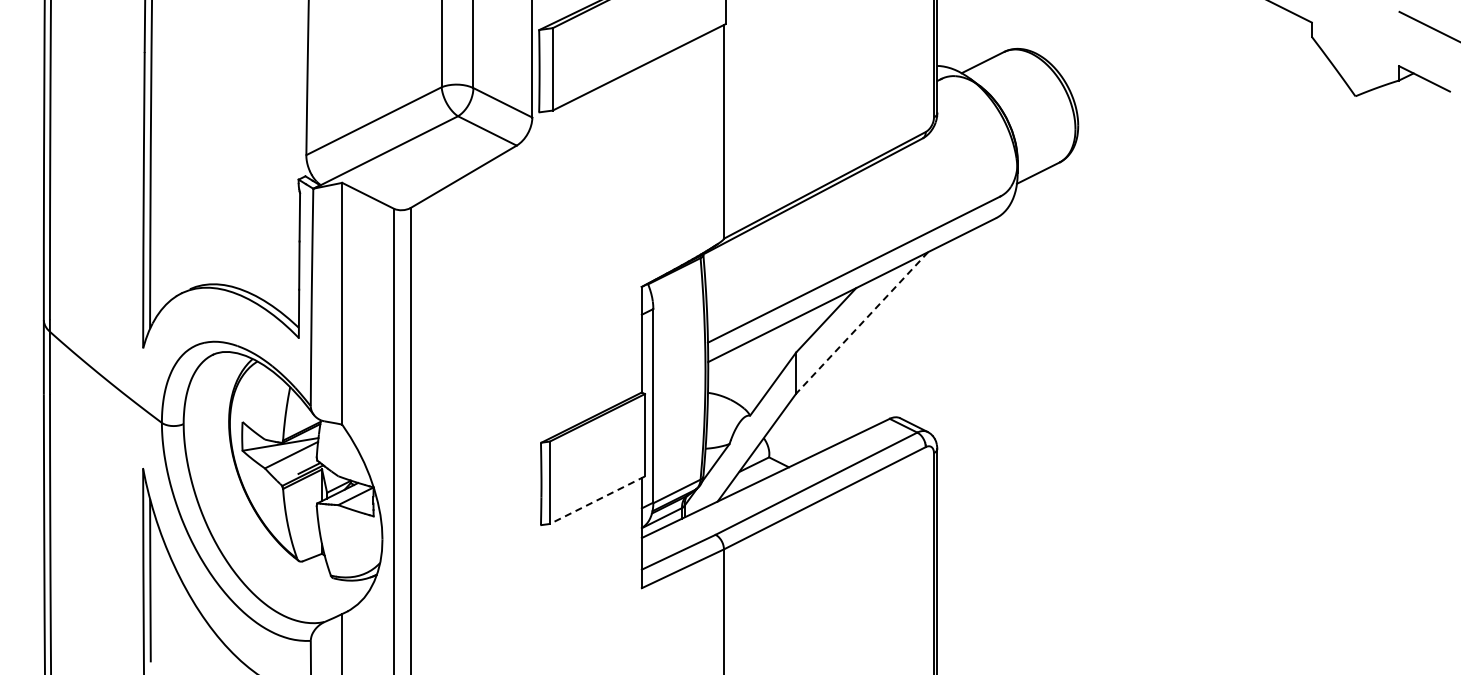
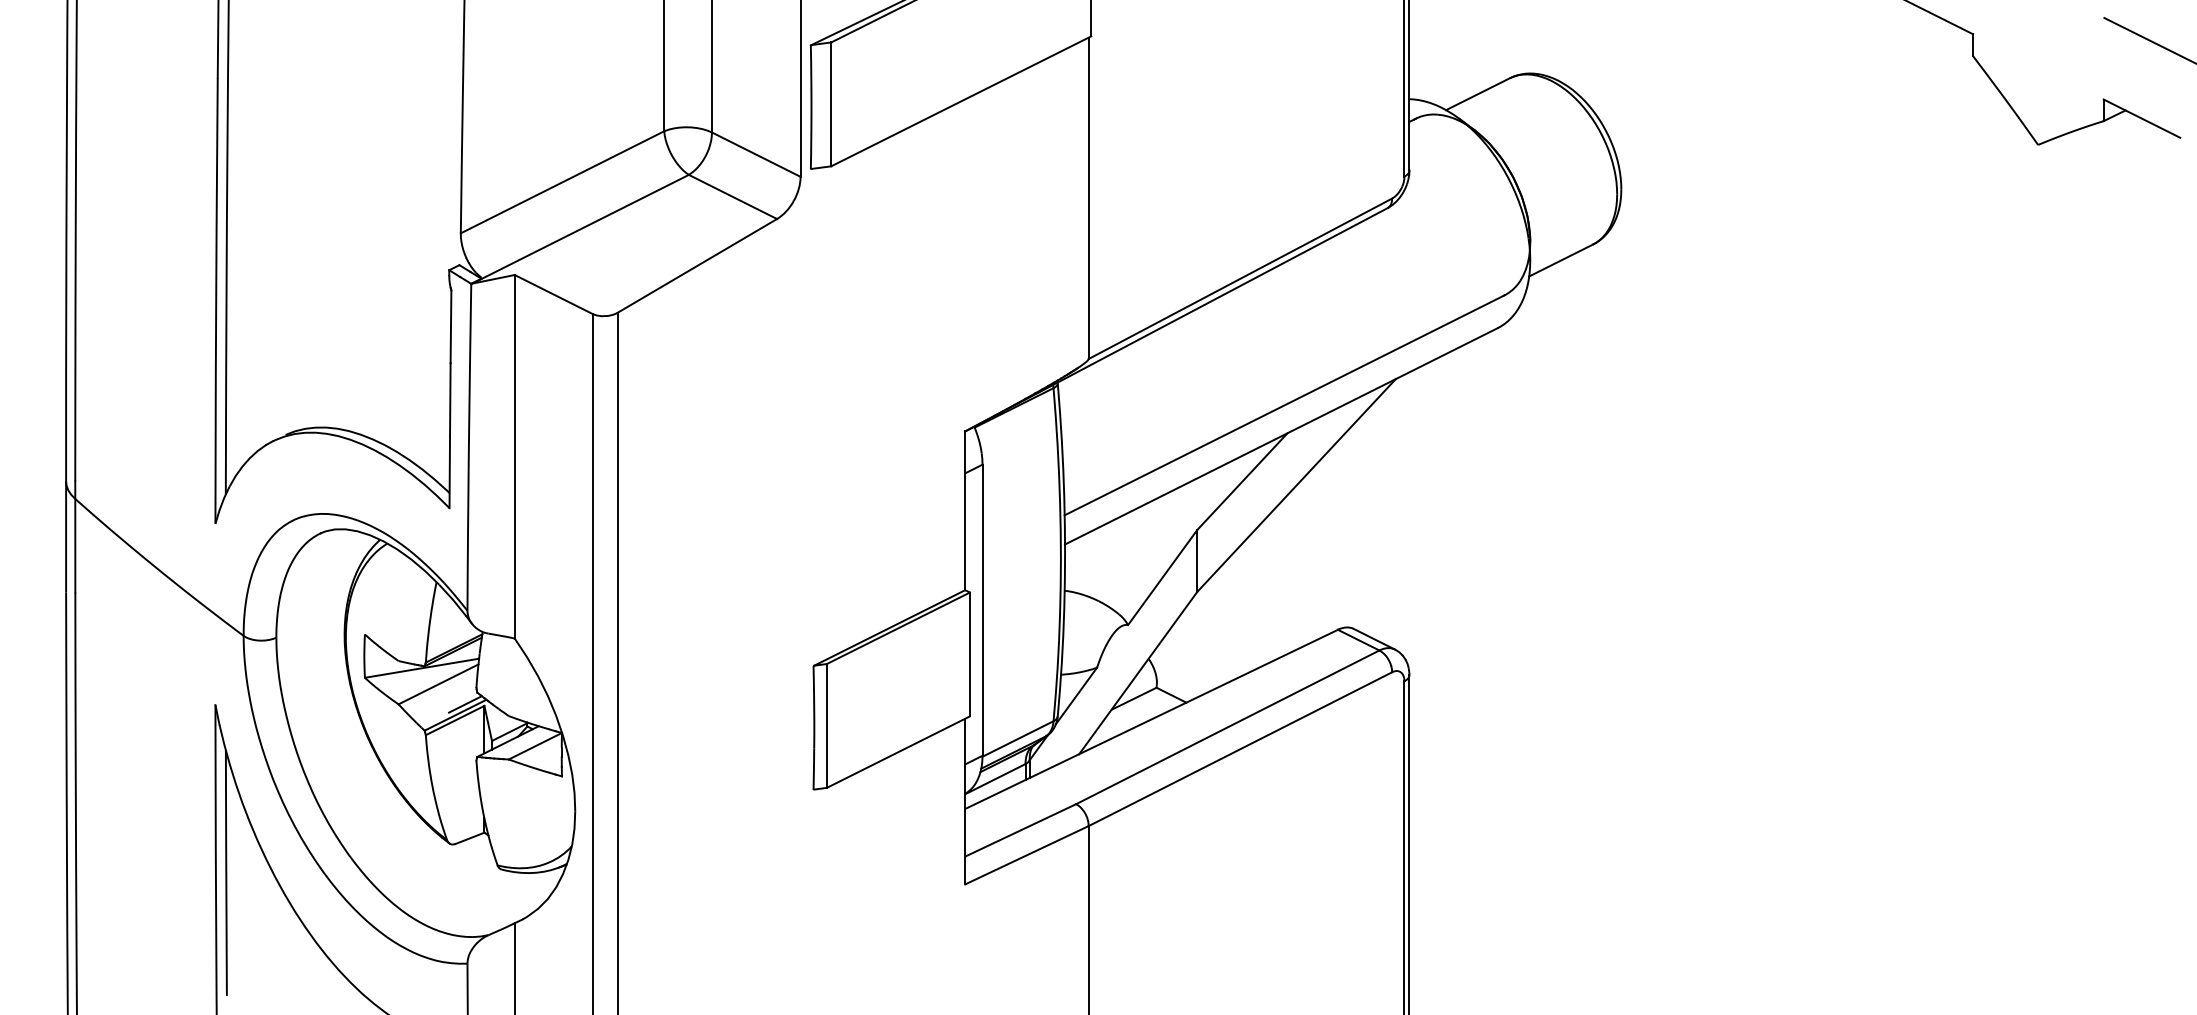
line: (862, 322) -> (1296, 484), dashed -> solid
line: (596, 500) -> (897, 752), dashed -> solid

